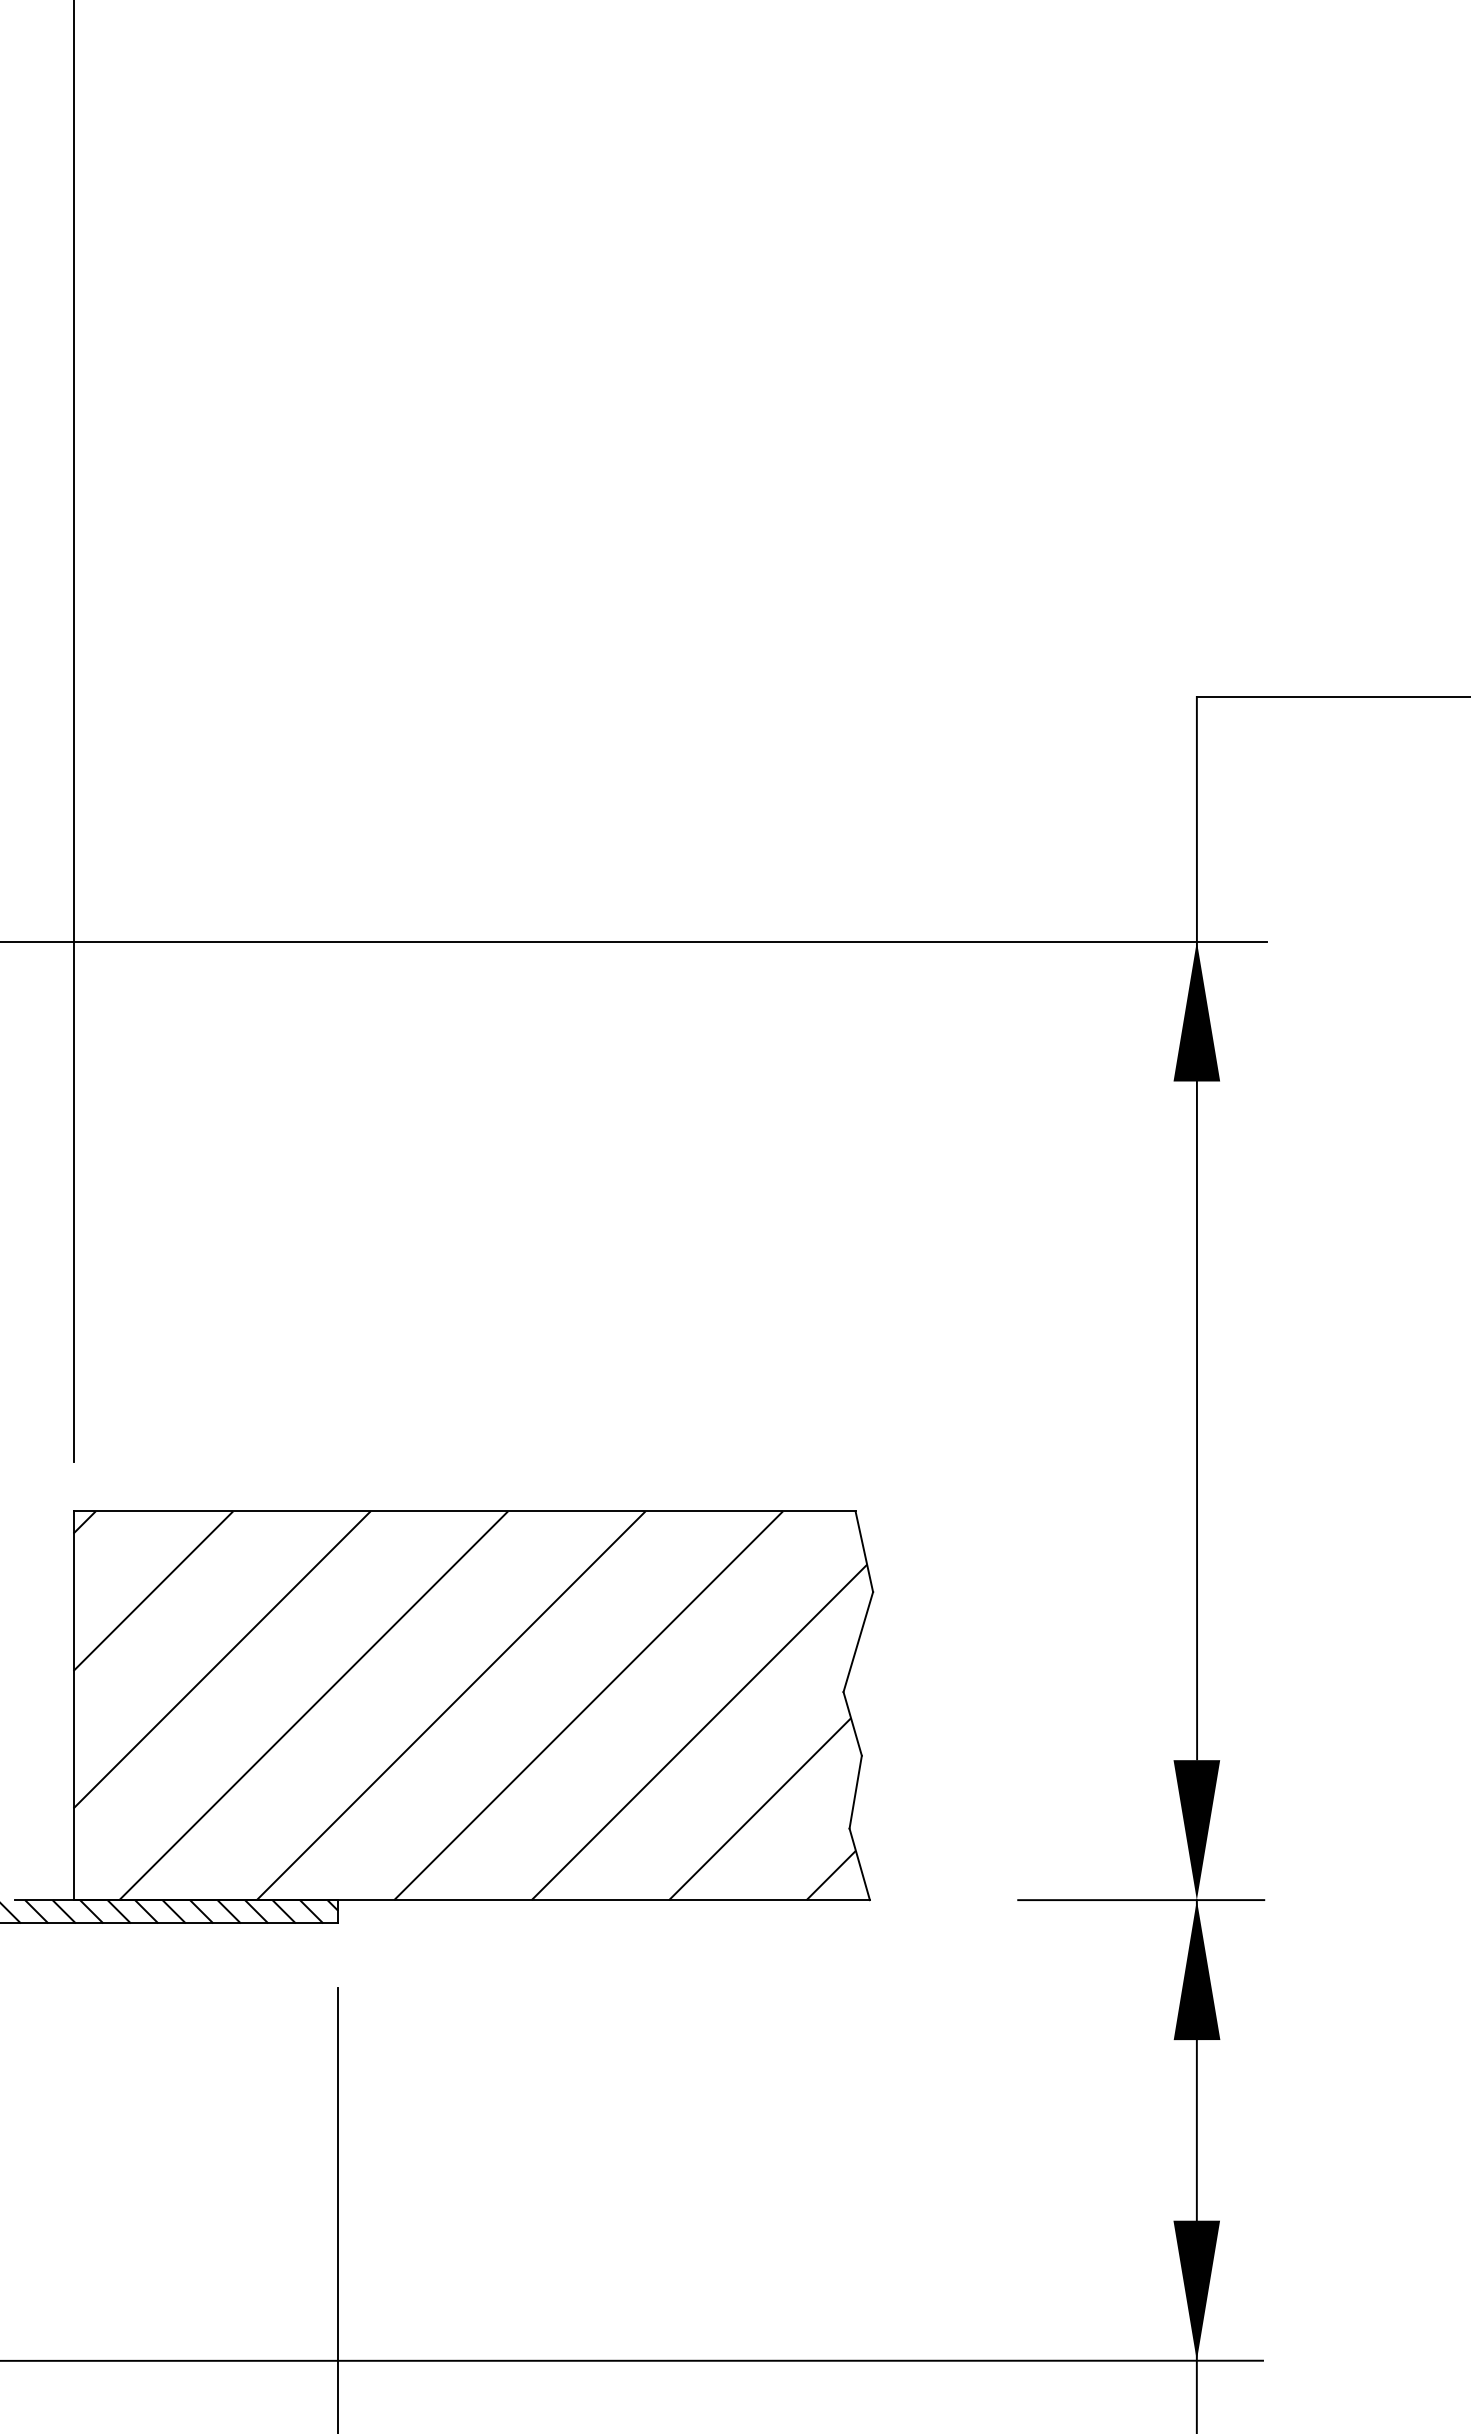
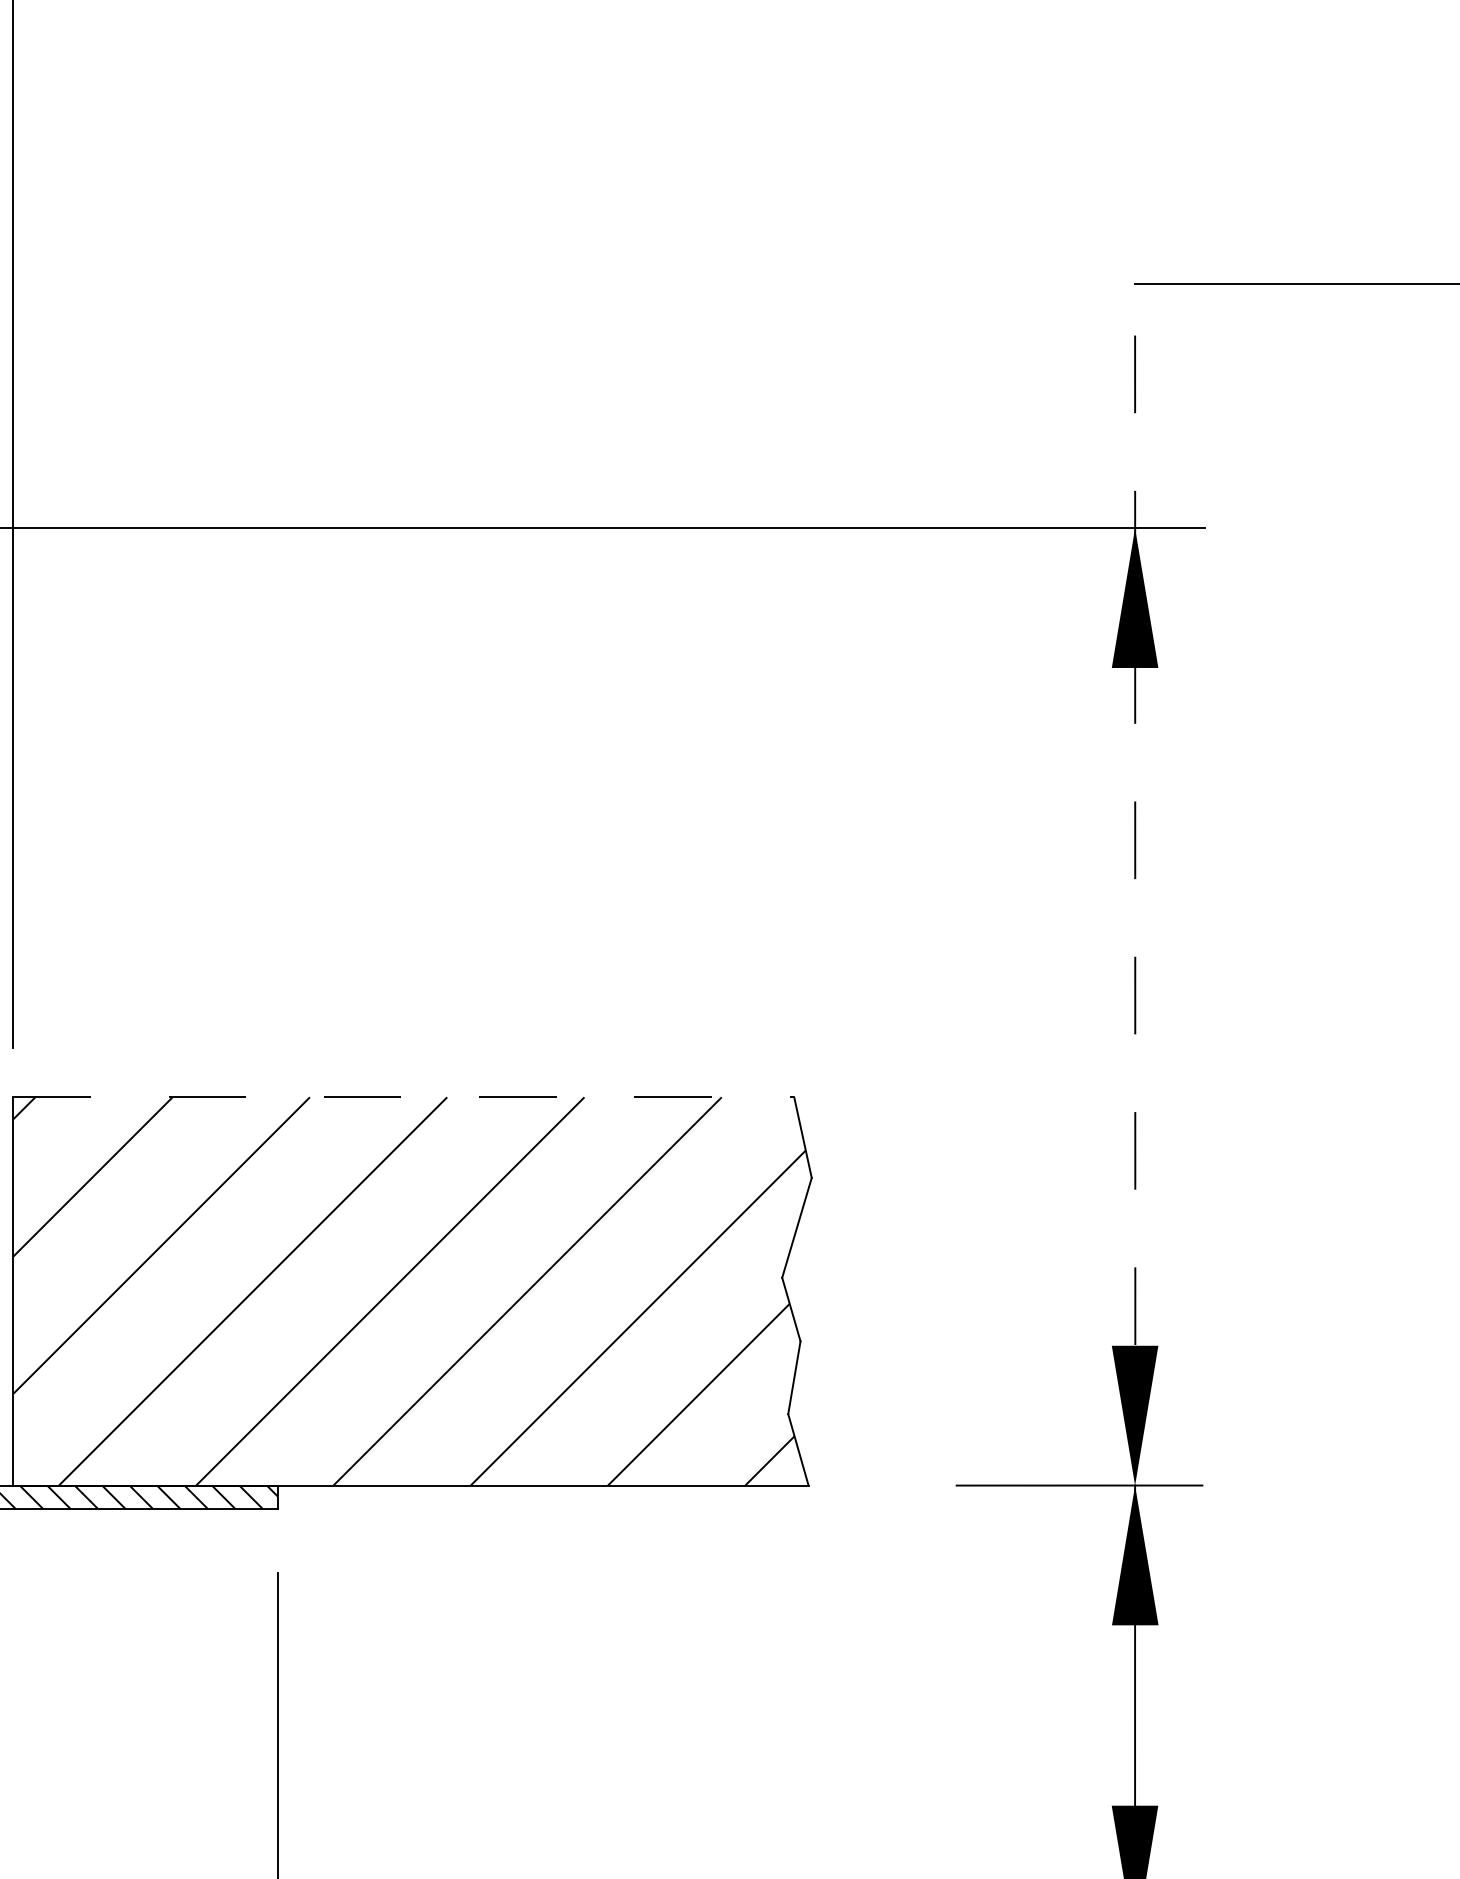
line: (1196, 1227) -> (1134, 813), solid -> dashed
line: (465, 1511) -> (404, 1097), solid -> dashed

